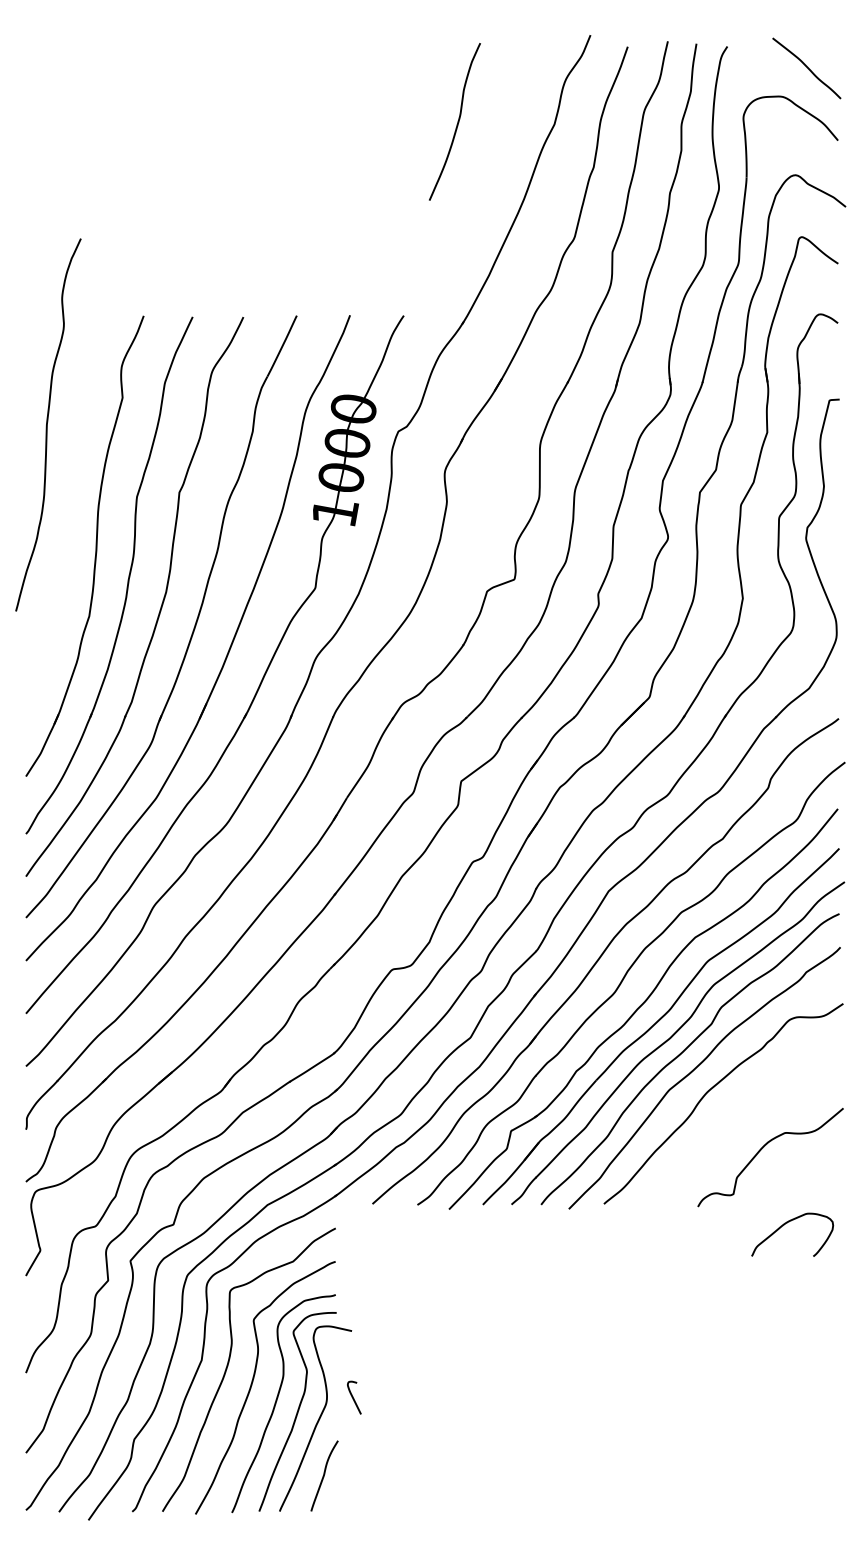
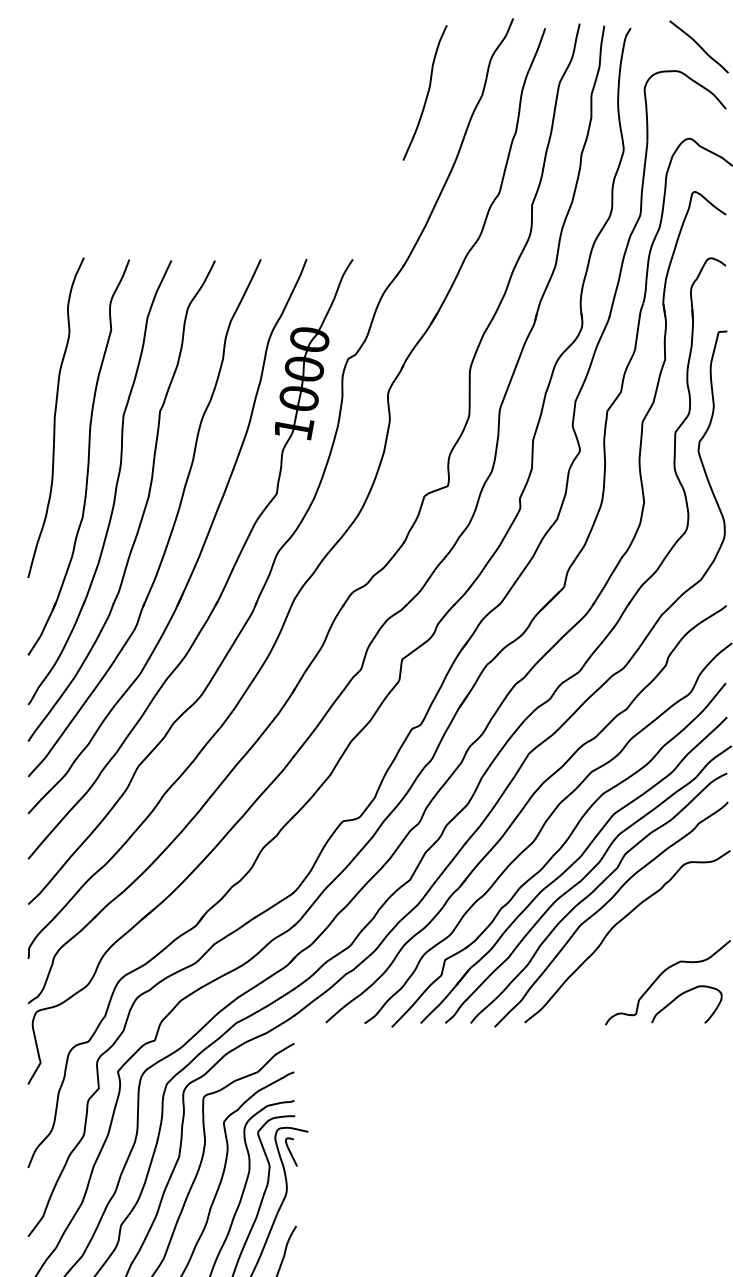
curve: (457, 121) -> (427, 92), moved
curve: (47, 424) -> (55, 417), moved
curve: (784, 1225) -> (679, 996), moved
curve: (353, 1397) -> (290, 1151), moved

